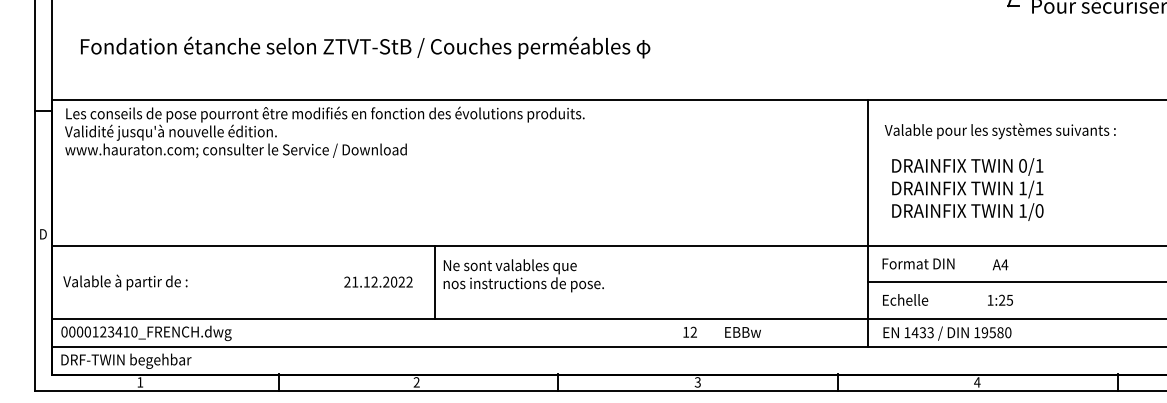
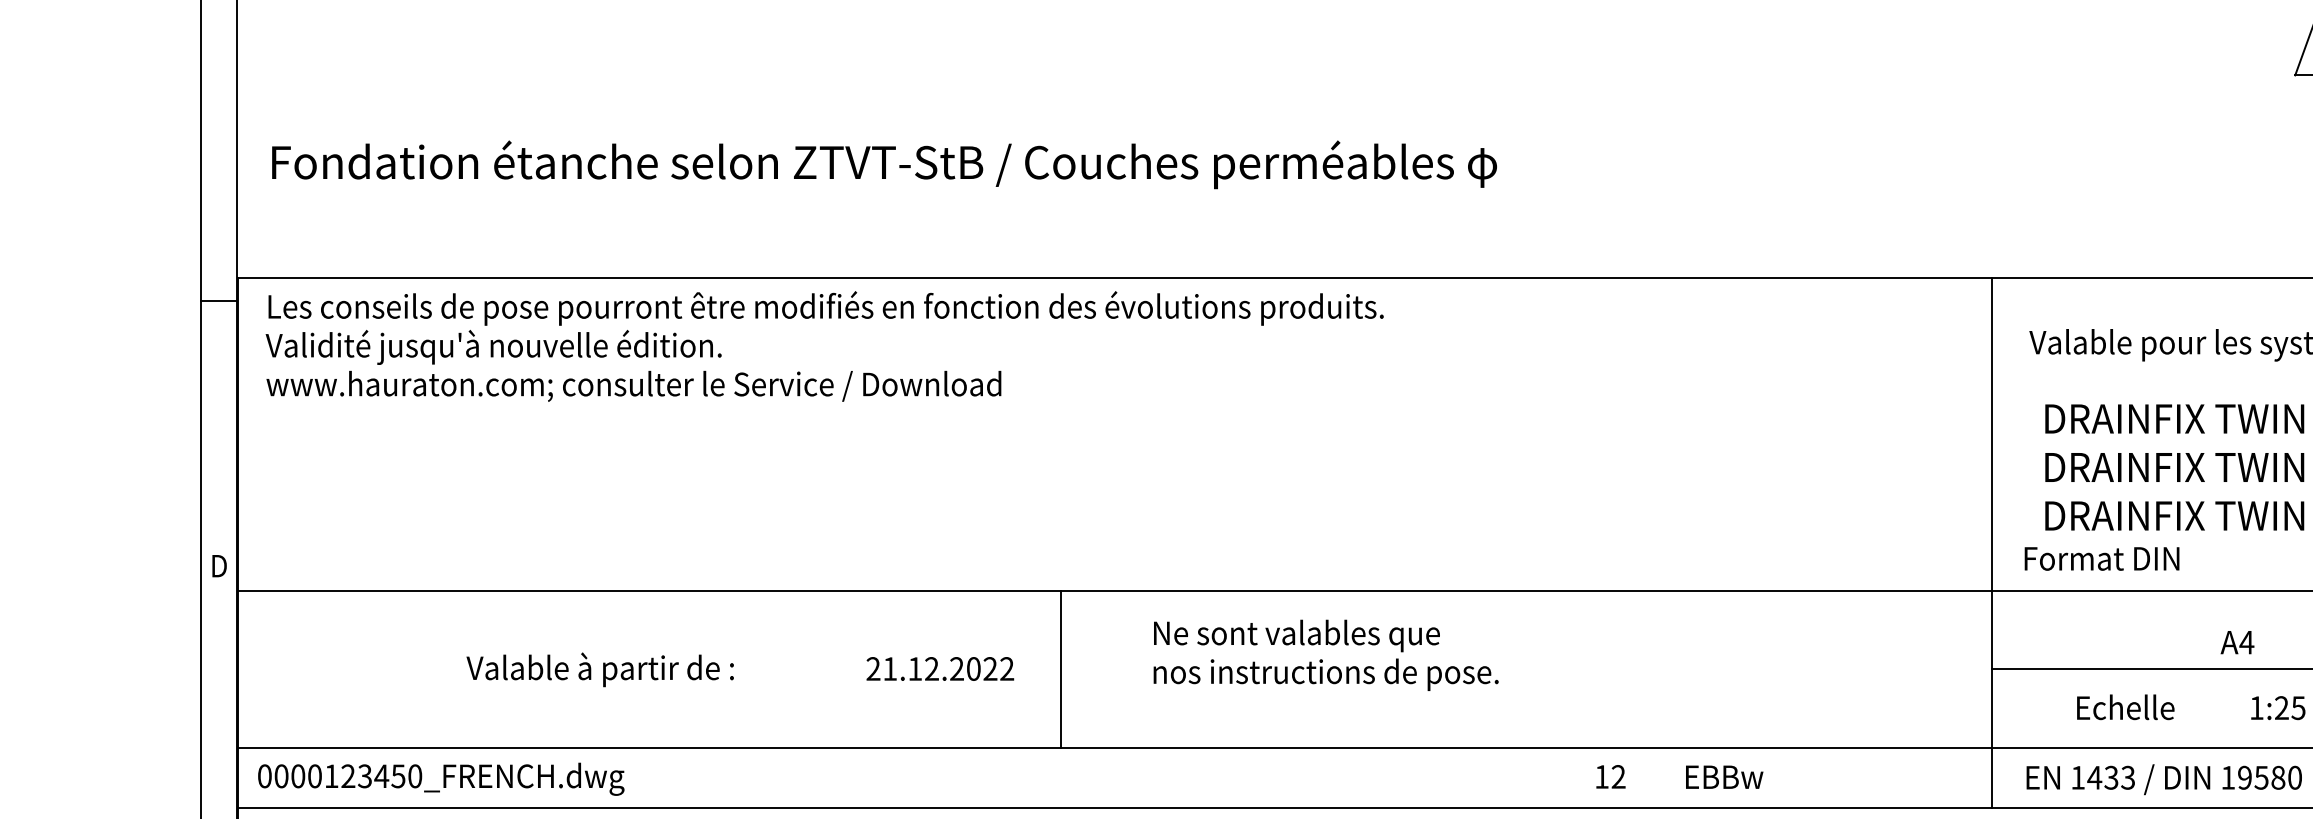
text: (365, 47) -> (884, 164), moved
text: (918, 263) -> (2101, 557), moved
text: (1000, 264) -> (2237, 641), moved
text: (523, 275) -> (1325, 654), moved
text: (125, 282) -> (600, 669), moved
text: (905, 299) -> (2125, 706), moved
text: (126, 331) -> (398, 775), 0000123410_FRENCH.dwg -> 0000123450_FRENCH.dwg

